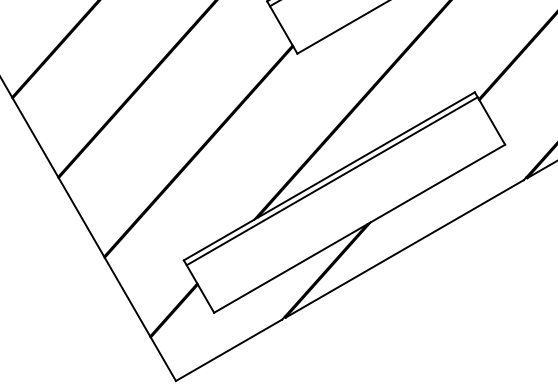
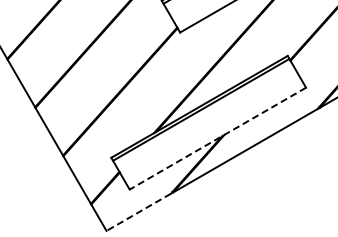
line: (359, 228) -> (217, 138), solid -> dashed
line: (228, 350) -> (138, 212), solid -> dashed

